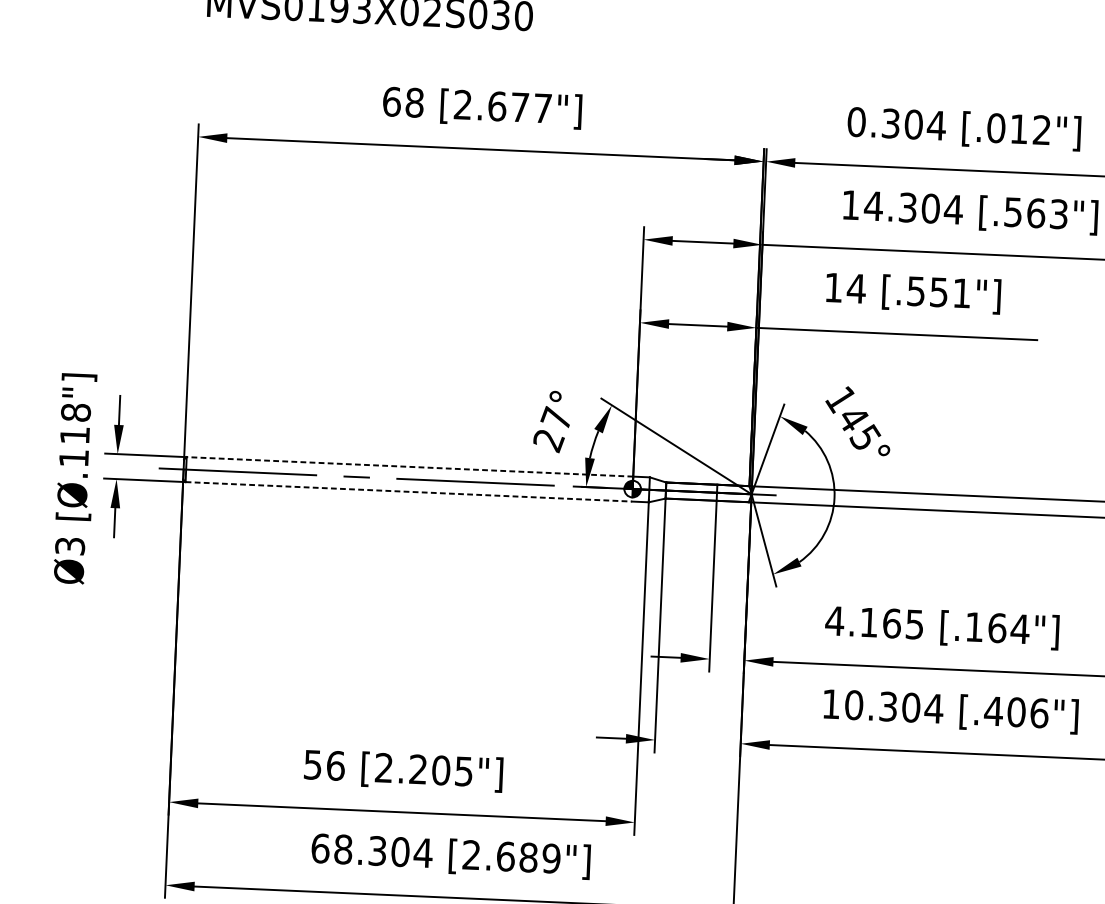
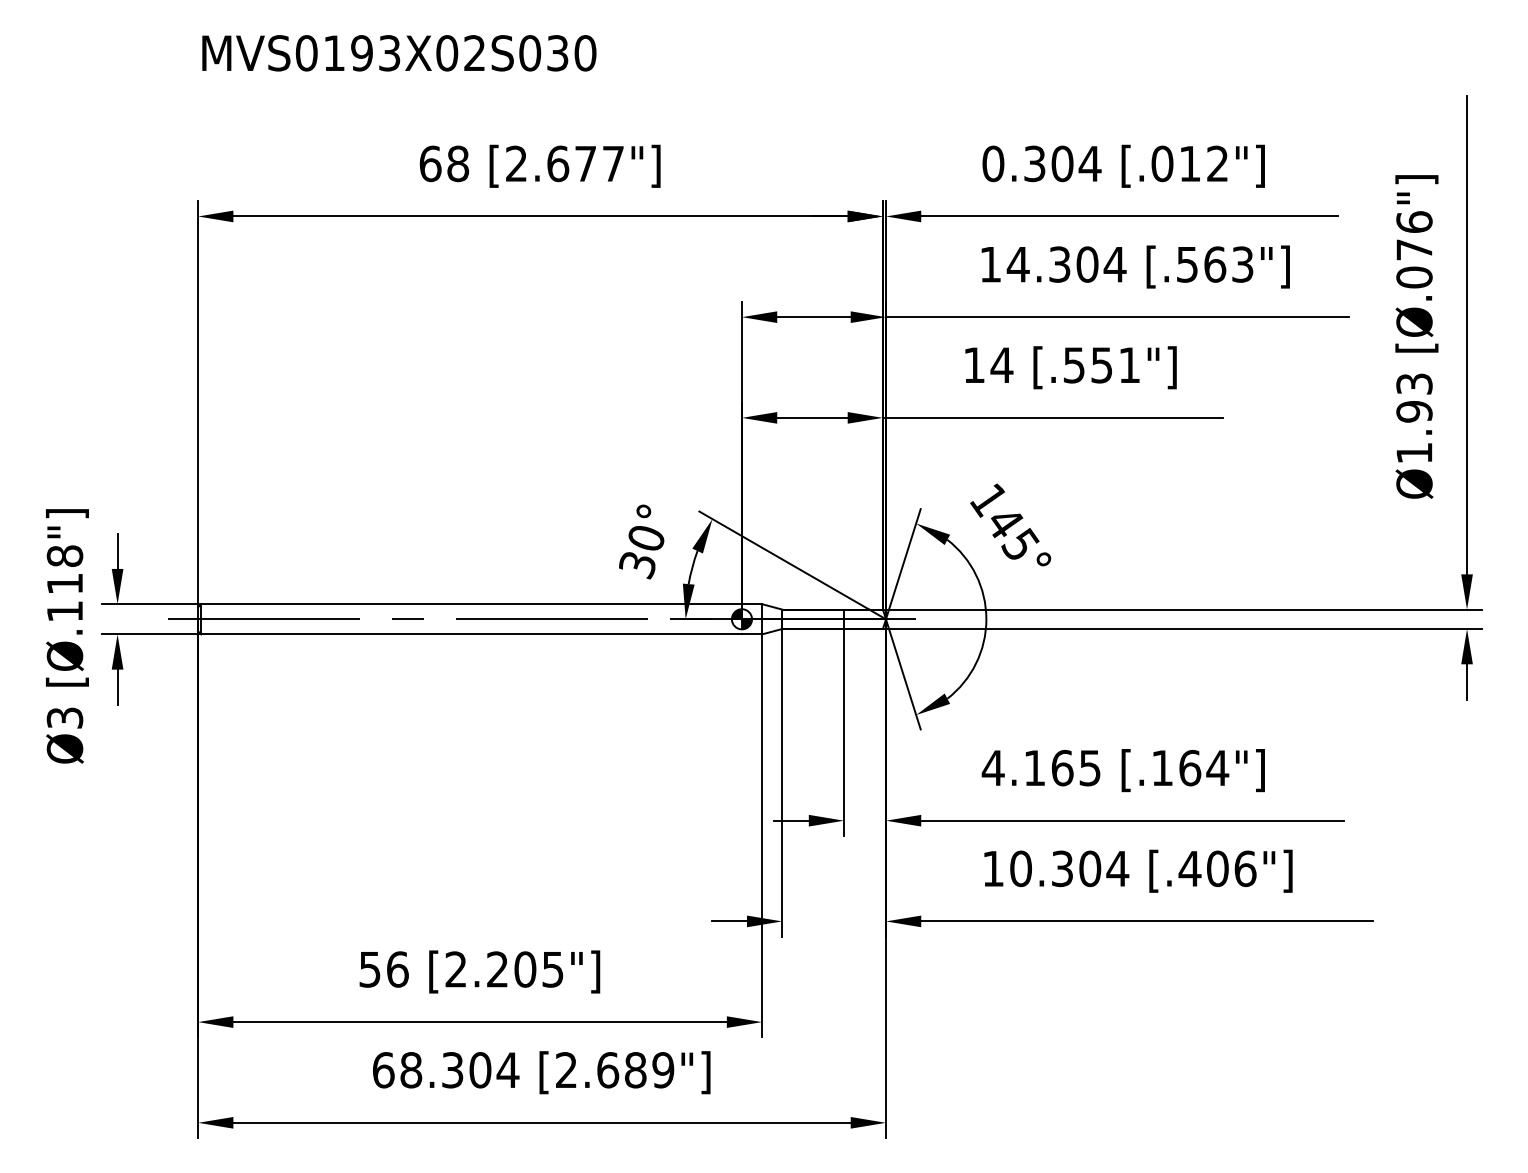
text: (552, 429) -> (641, 551), 27° -> 30°
line: (409, 467) -> (471, 604), dashed -> solid
line: (409, 491) -> (472, 634), dashed -> solid

